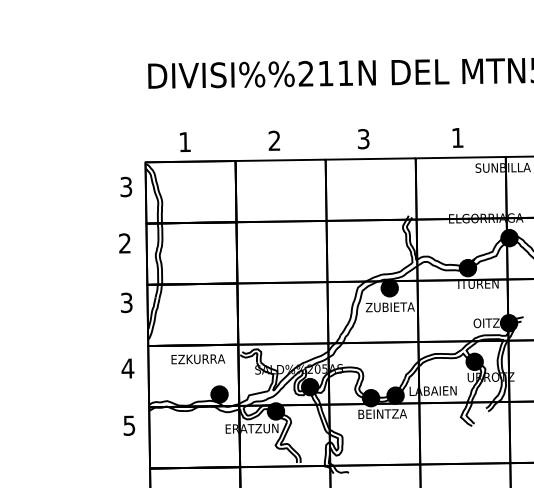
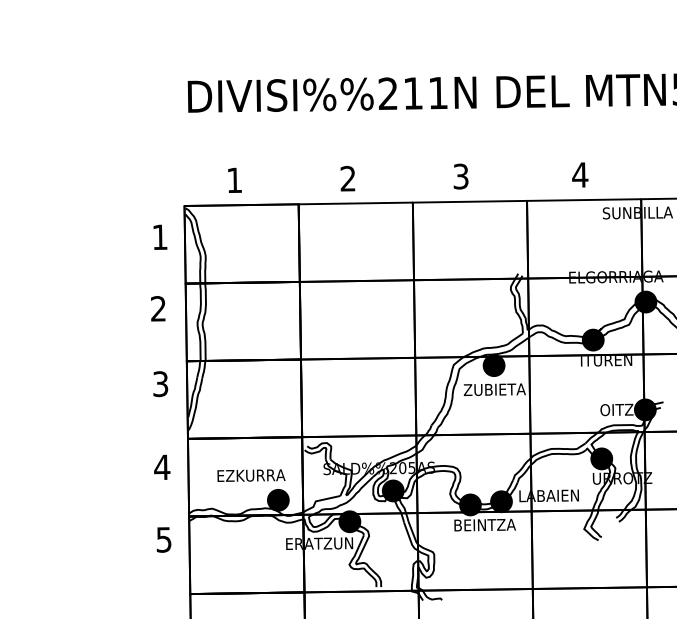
text: (457, 137) -> (580, 174), 1 -> 4
text: (125, 187) -> (159, 237), 3 -> 1
text: (198, 359) -> (251, 475), moved

